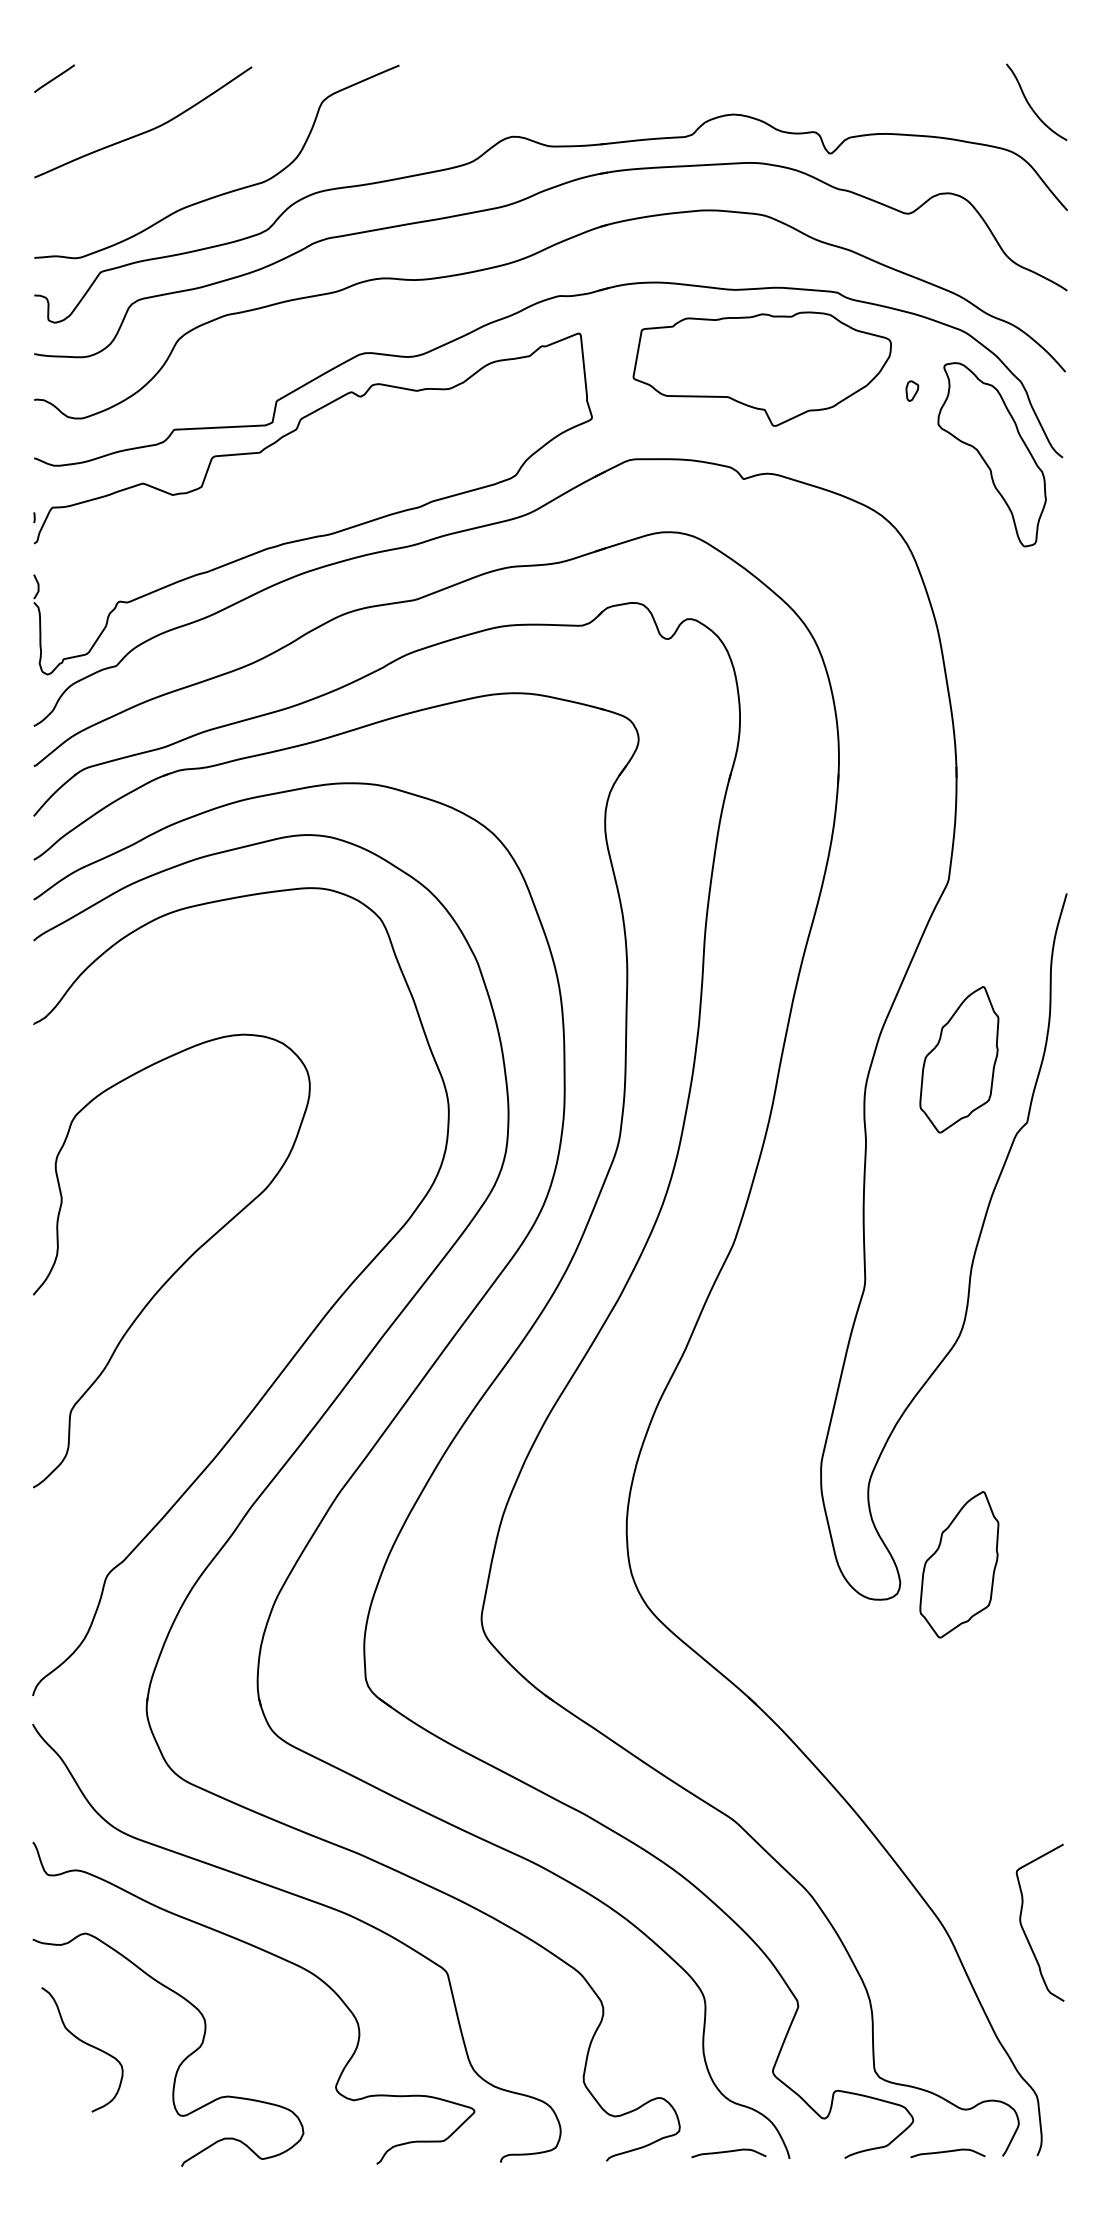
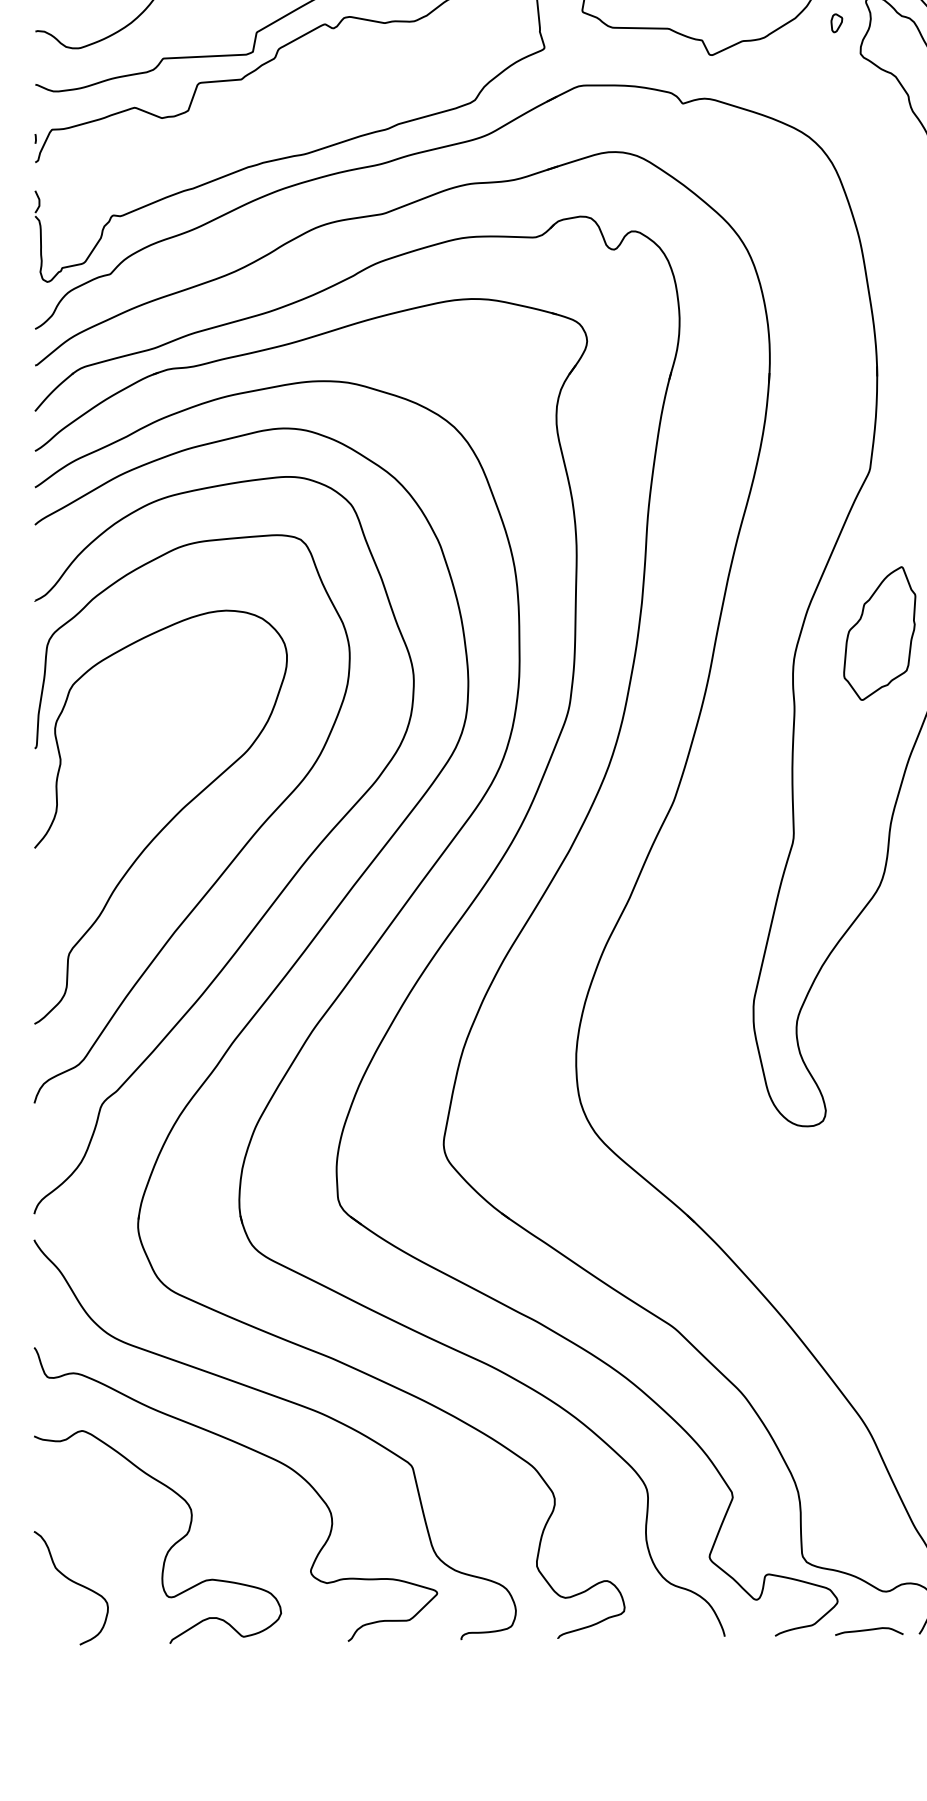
curve: (256, 1299) -> (238, 852), added
part: (959, 1564) -> (879, 1094), removed
curve: (85, 2044) -> (74, 1583), moved
curve: (728, 2152) -> (669, 1630), removed

